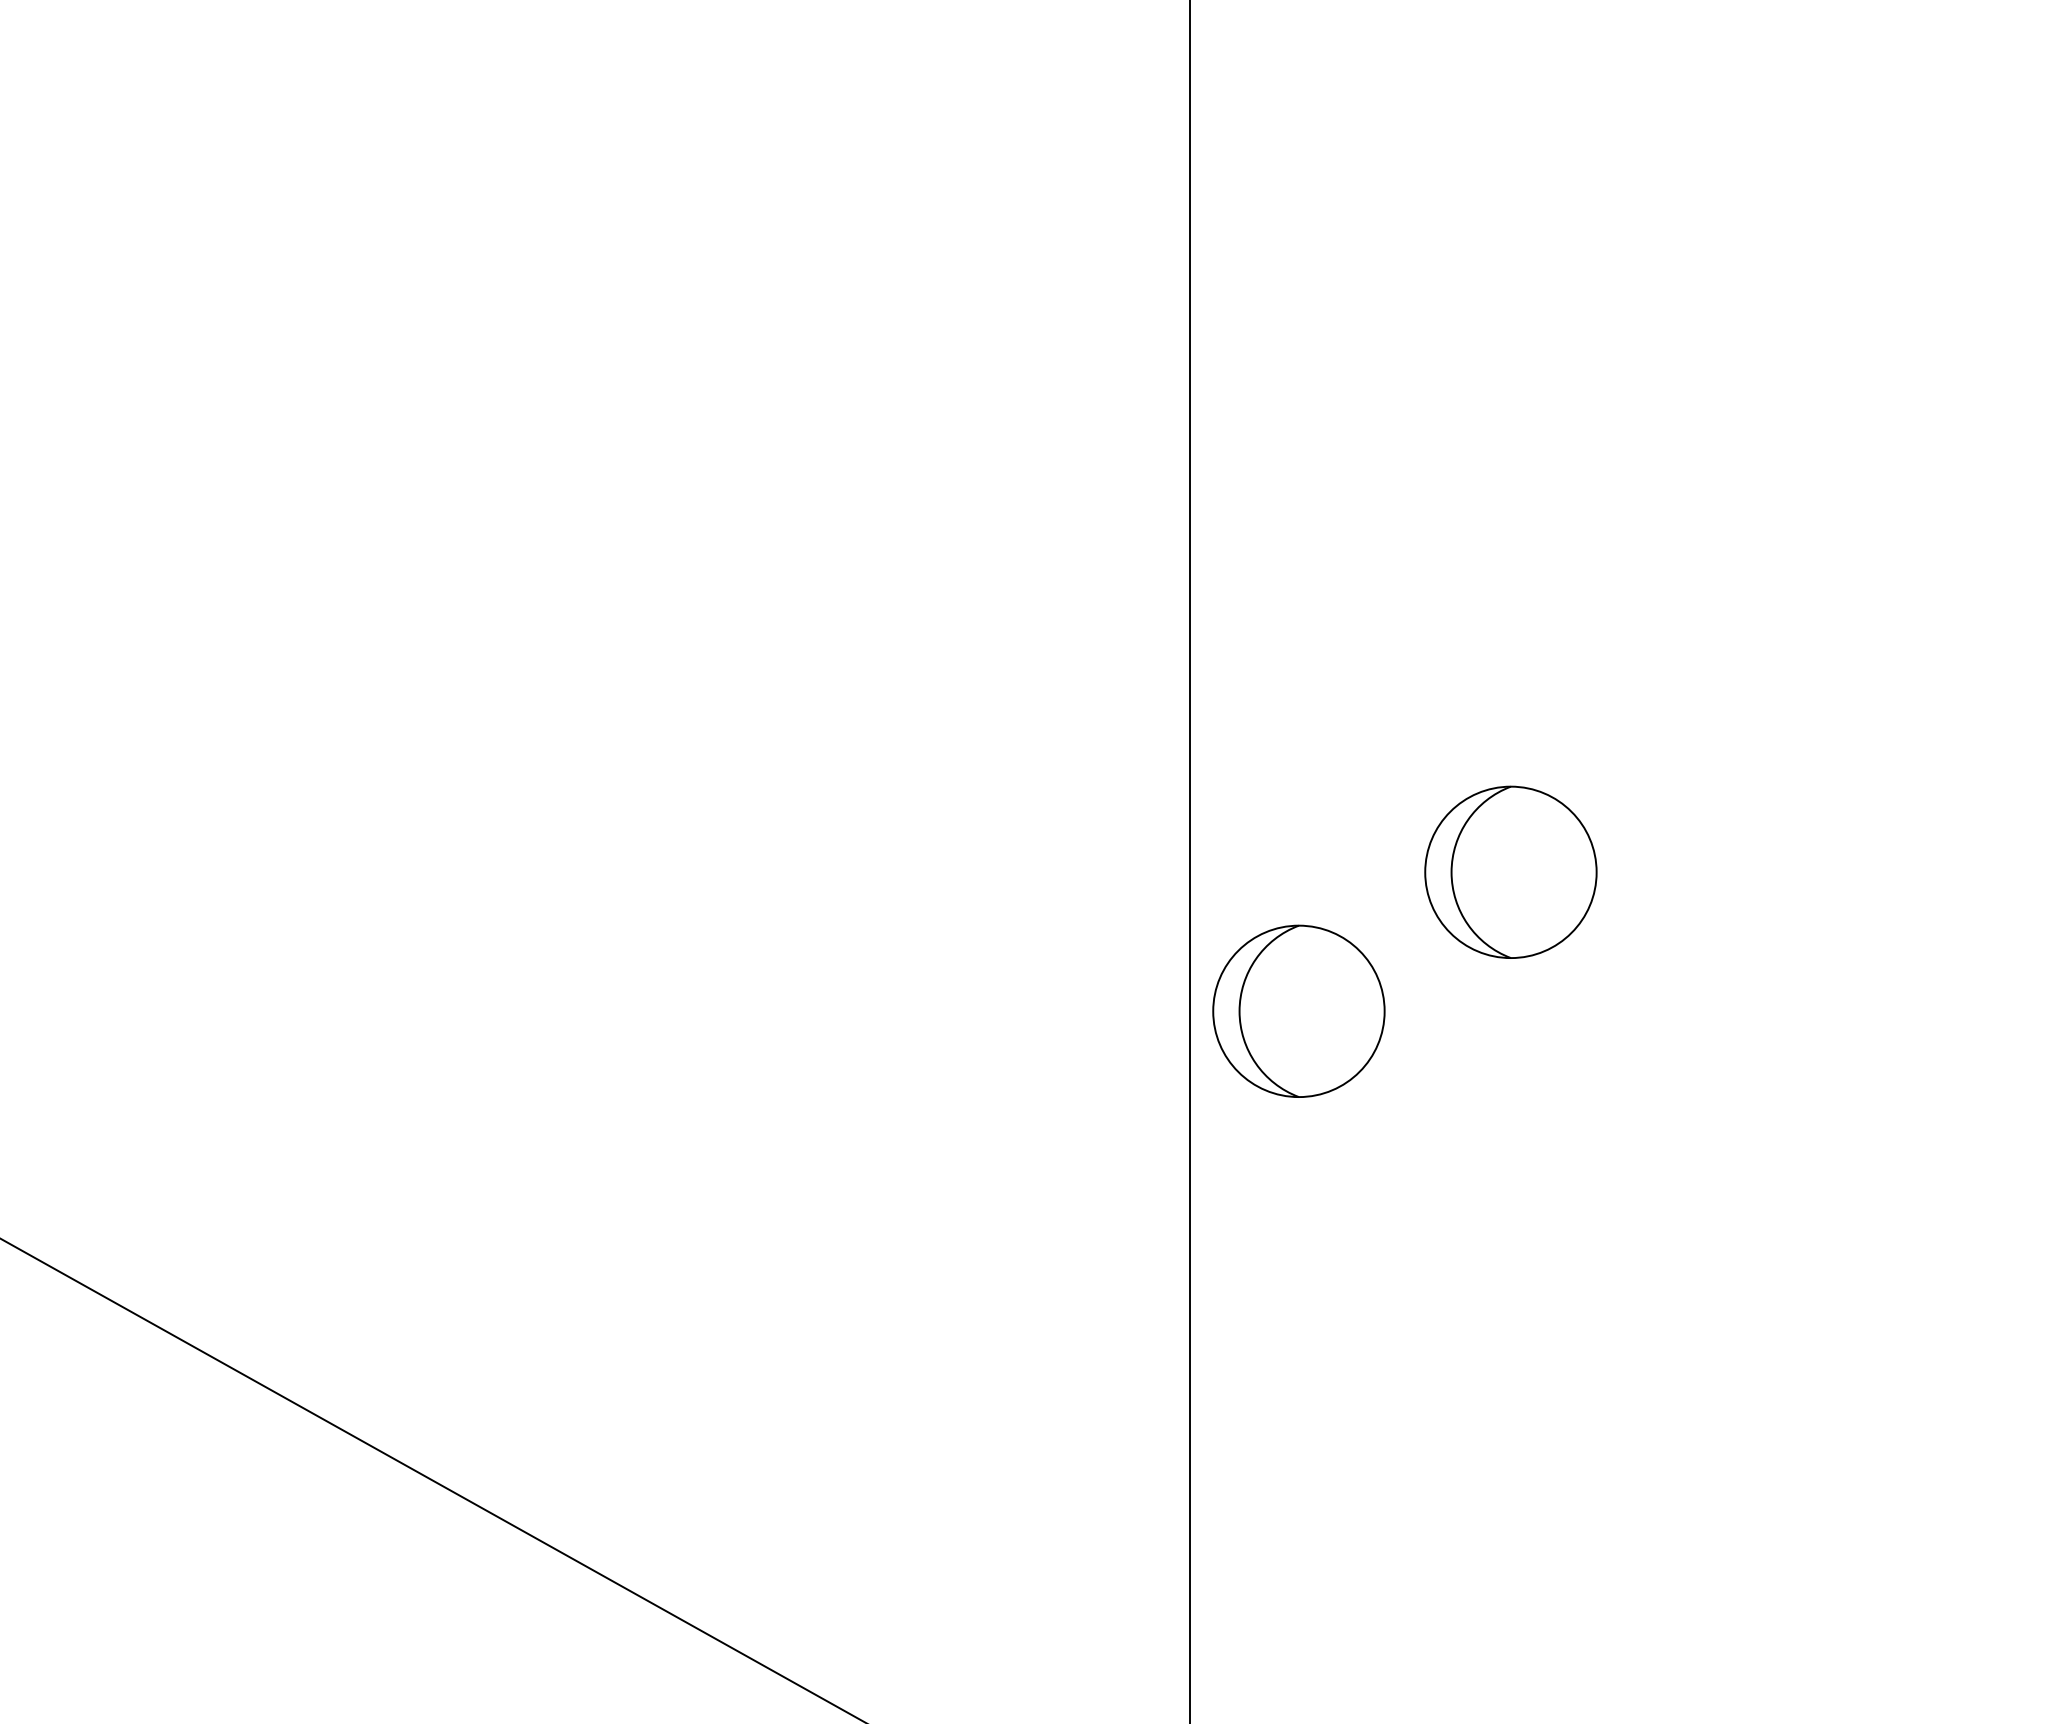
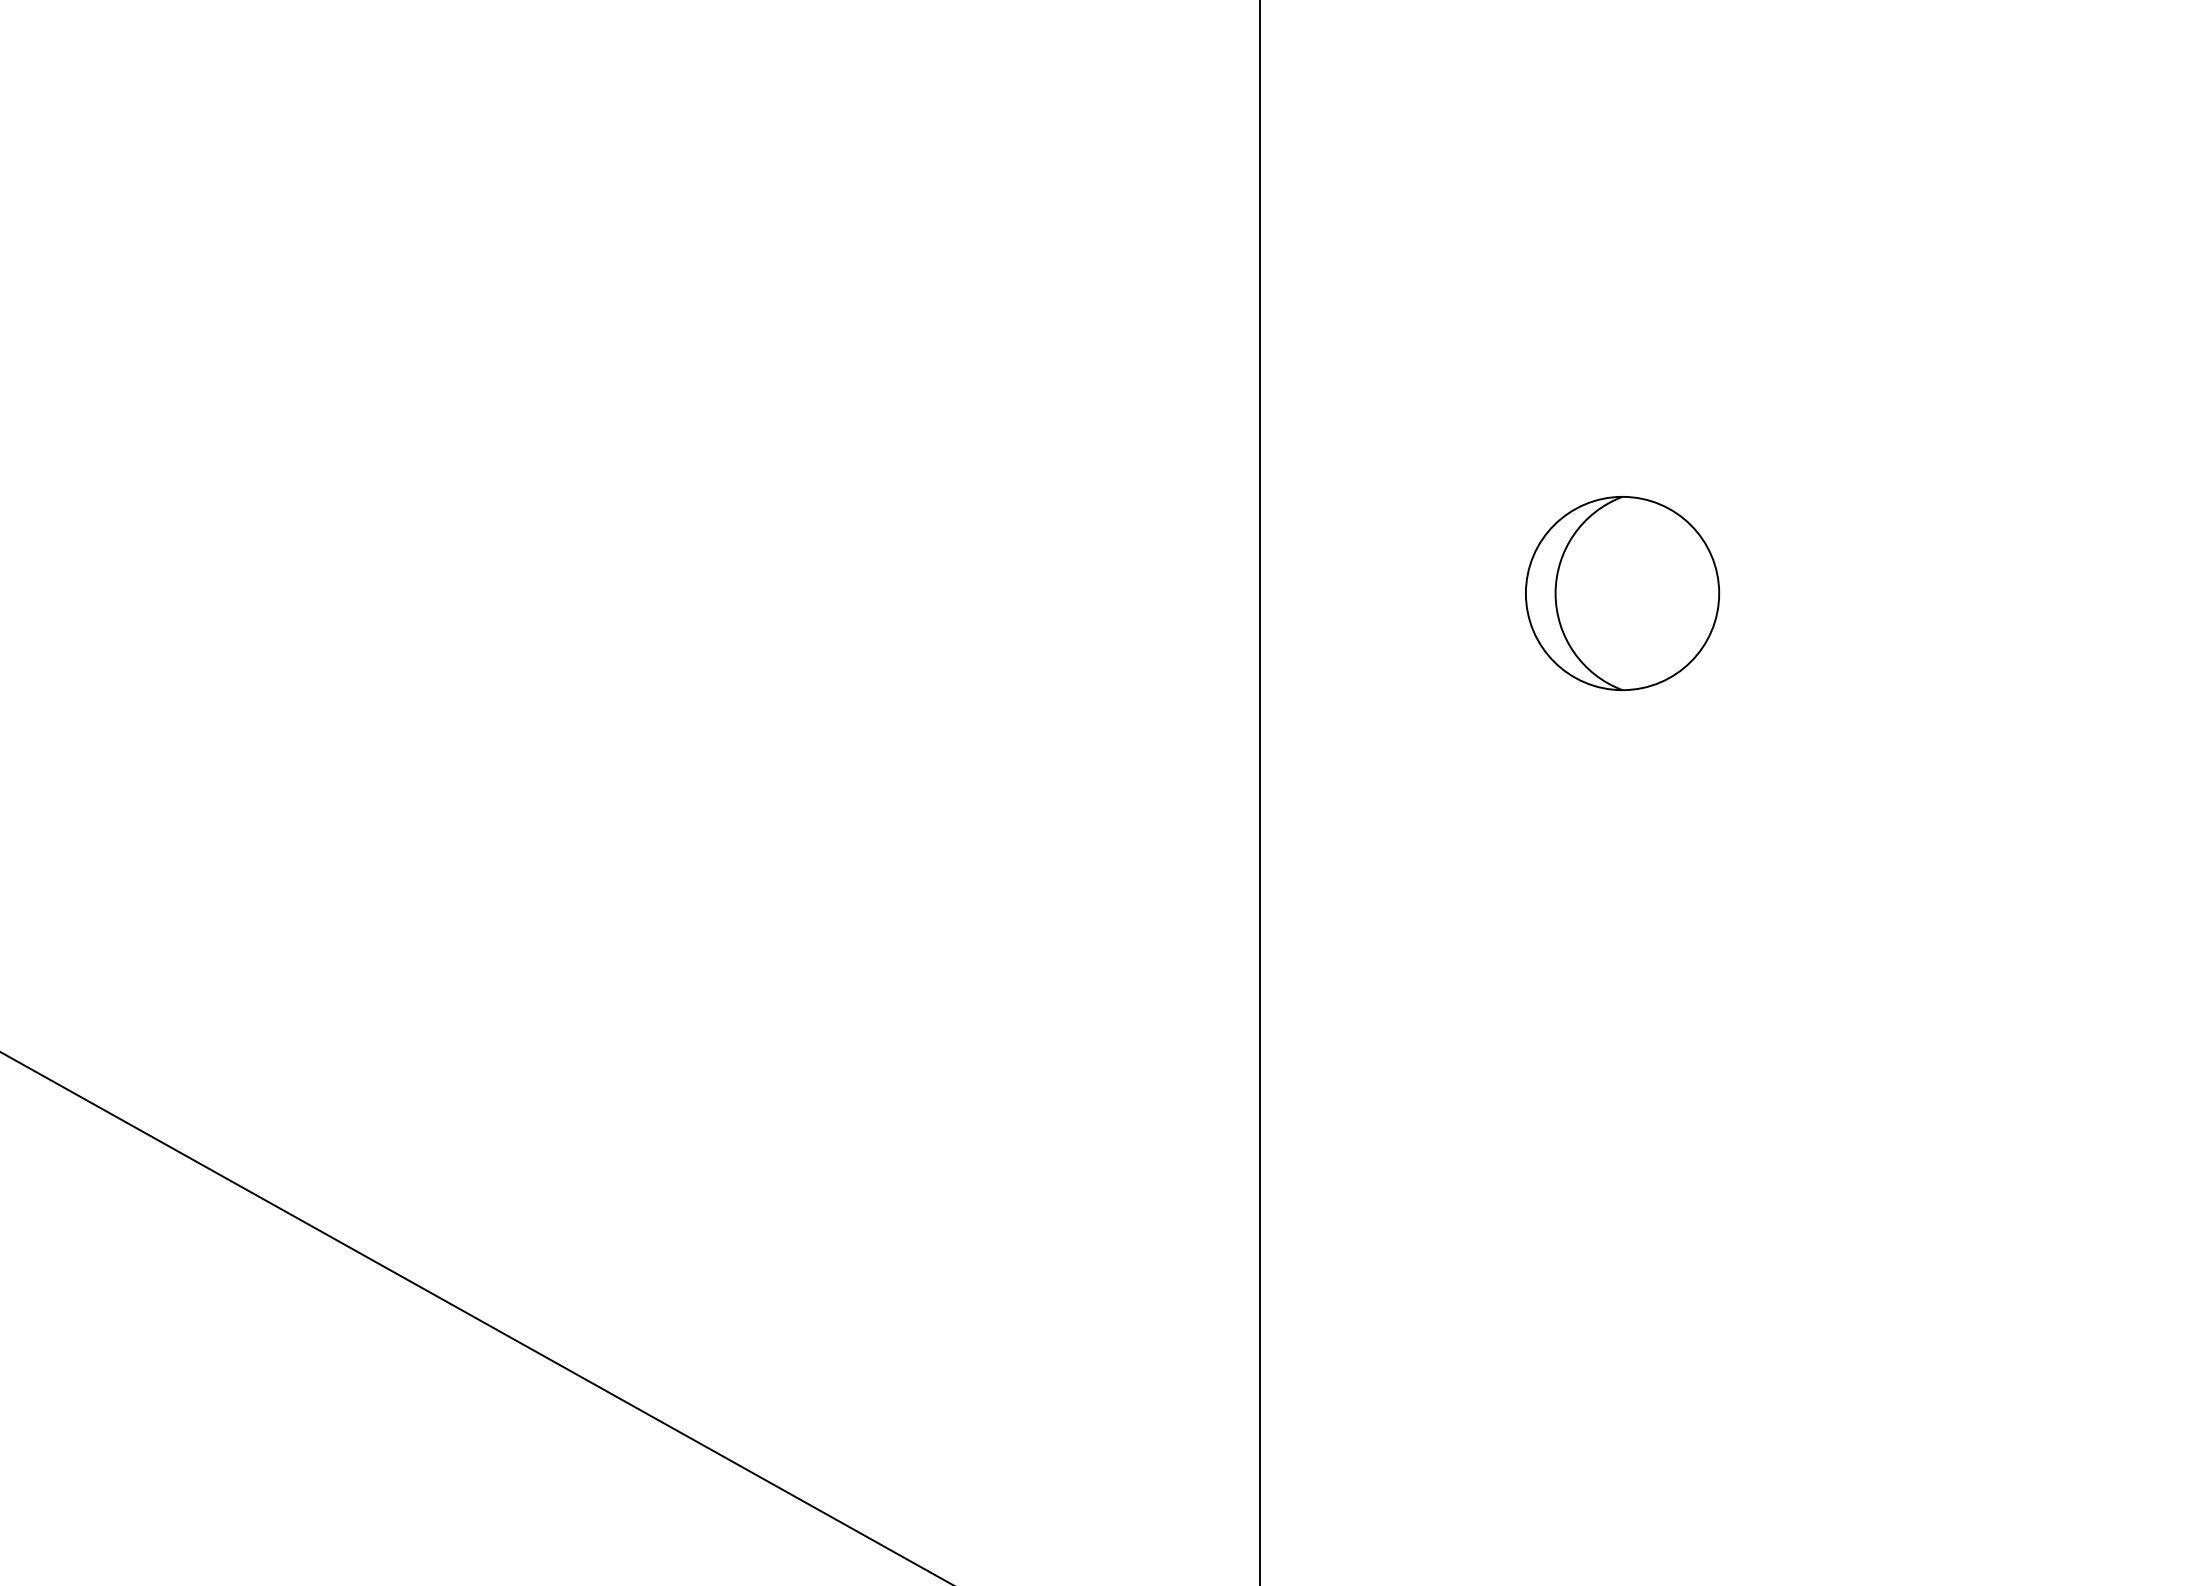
part: (1298, 1010) -> (1382, 749), removed

